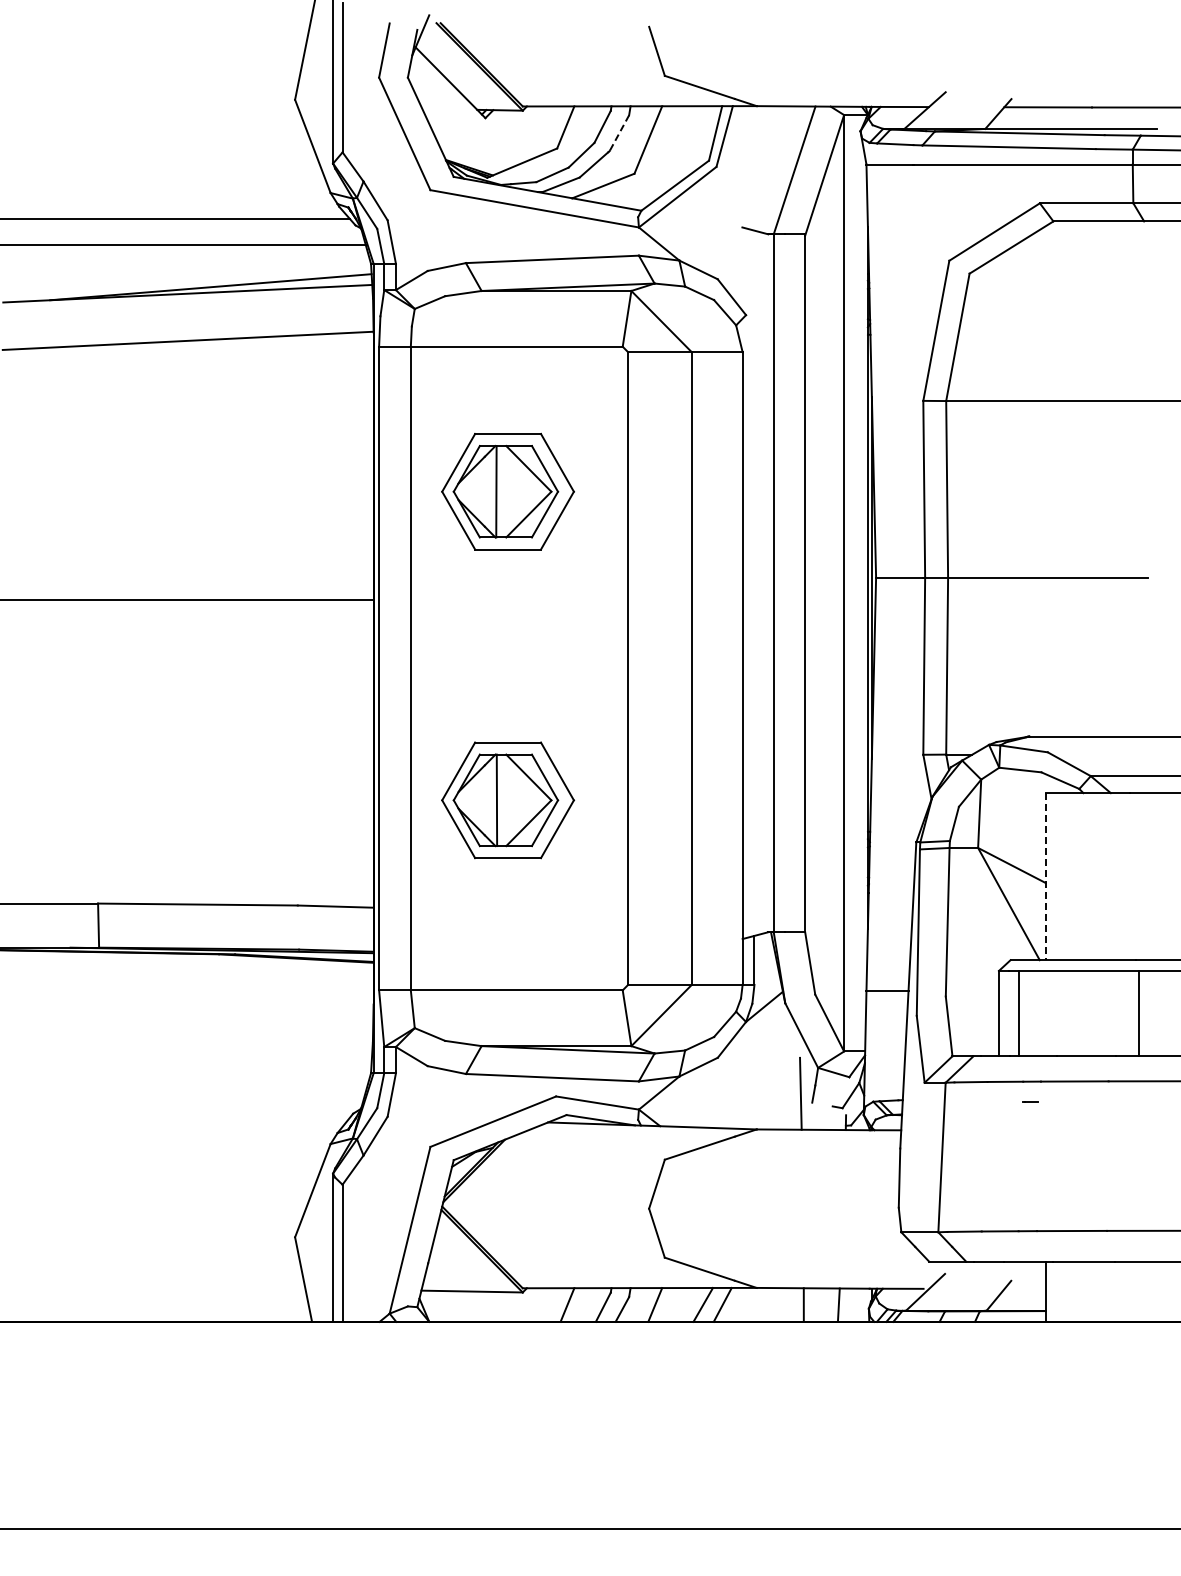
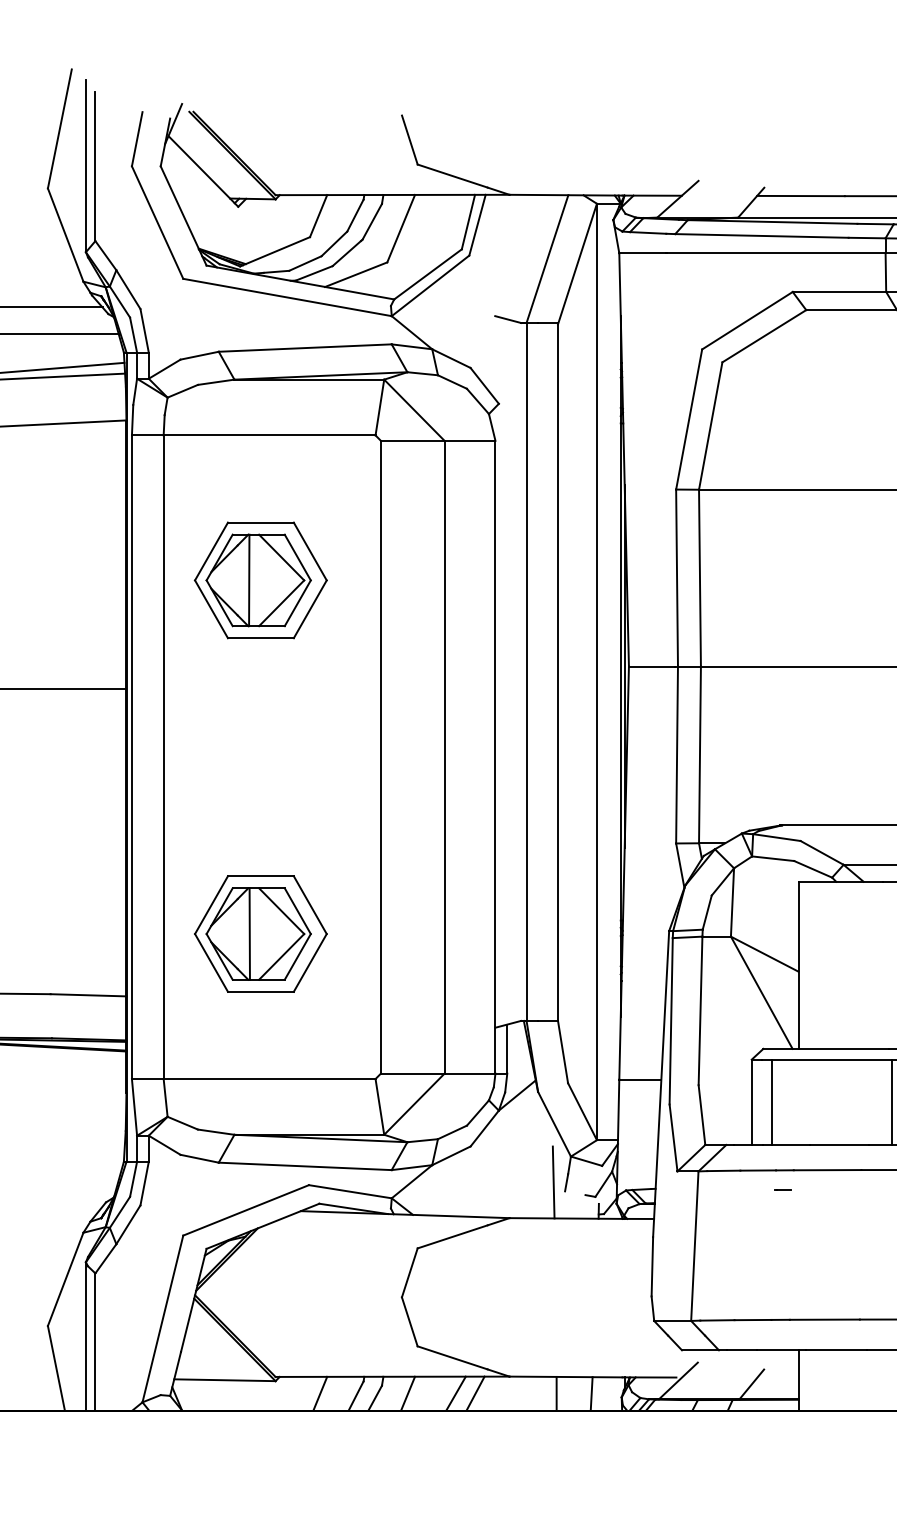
line: (619, 133) -> (372, 222), dashed -> solid
part: (507, 800) -> (260, 934), moved
line: (1045, 876) -> (798, 965), dashed -> solid

